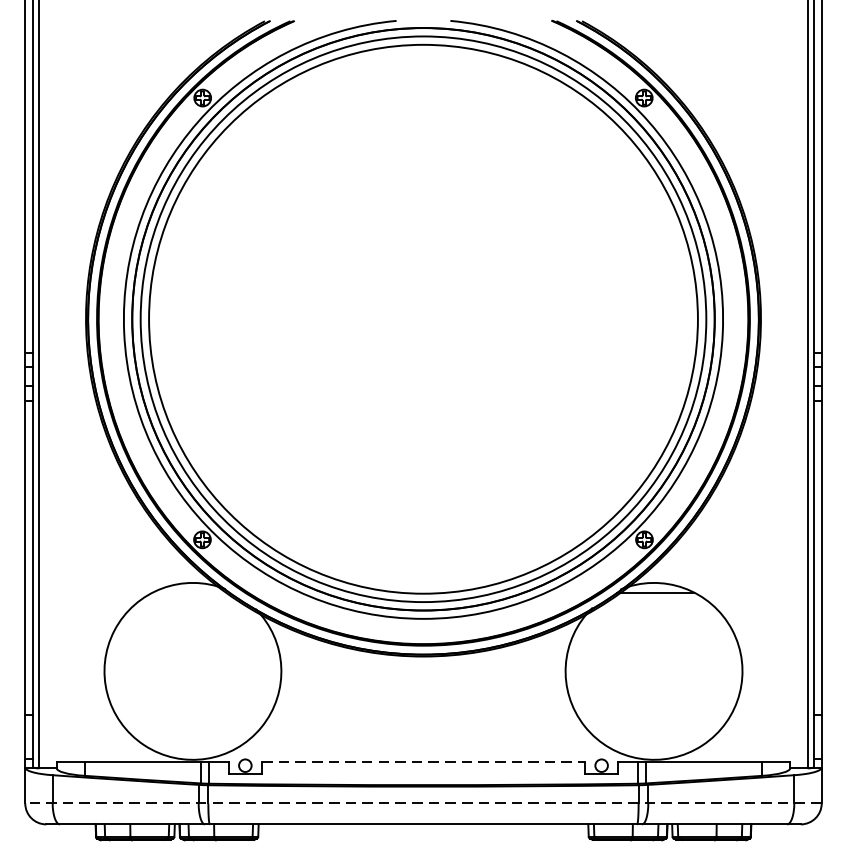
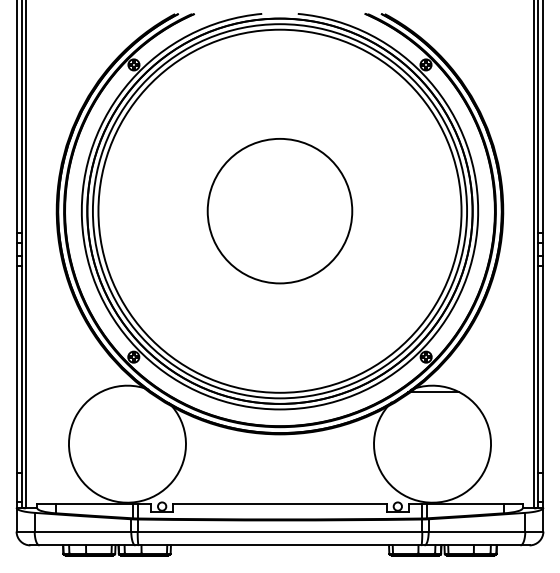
circle: (422, 319) -> (279, 211), added
line: (424, 761) -> (280, 503), dashed -> solid
line: (422, 803) -> (279, 531), dashed -> solid

